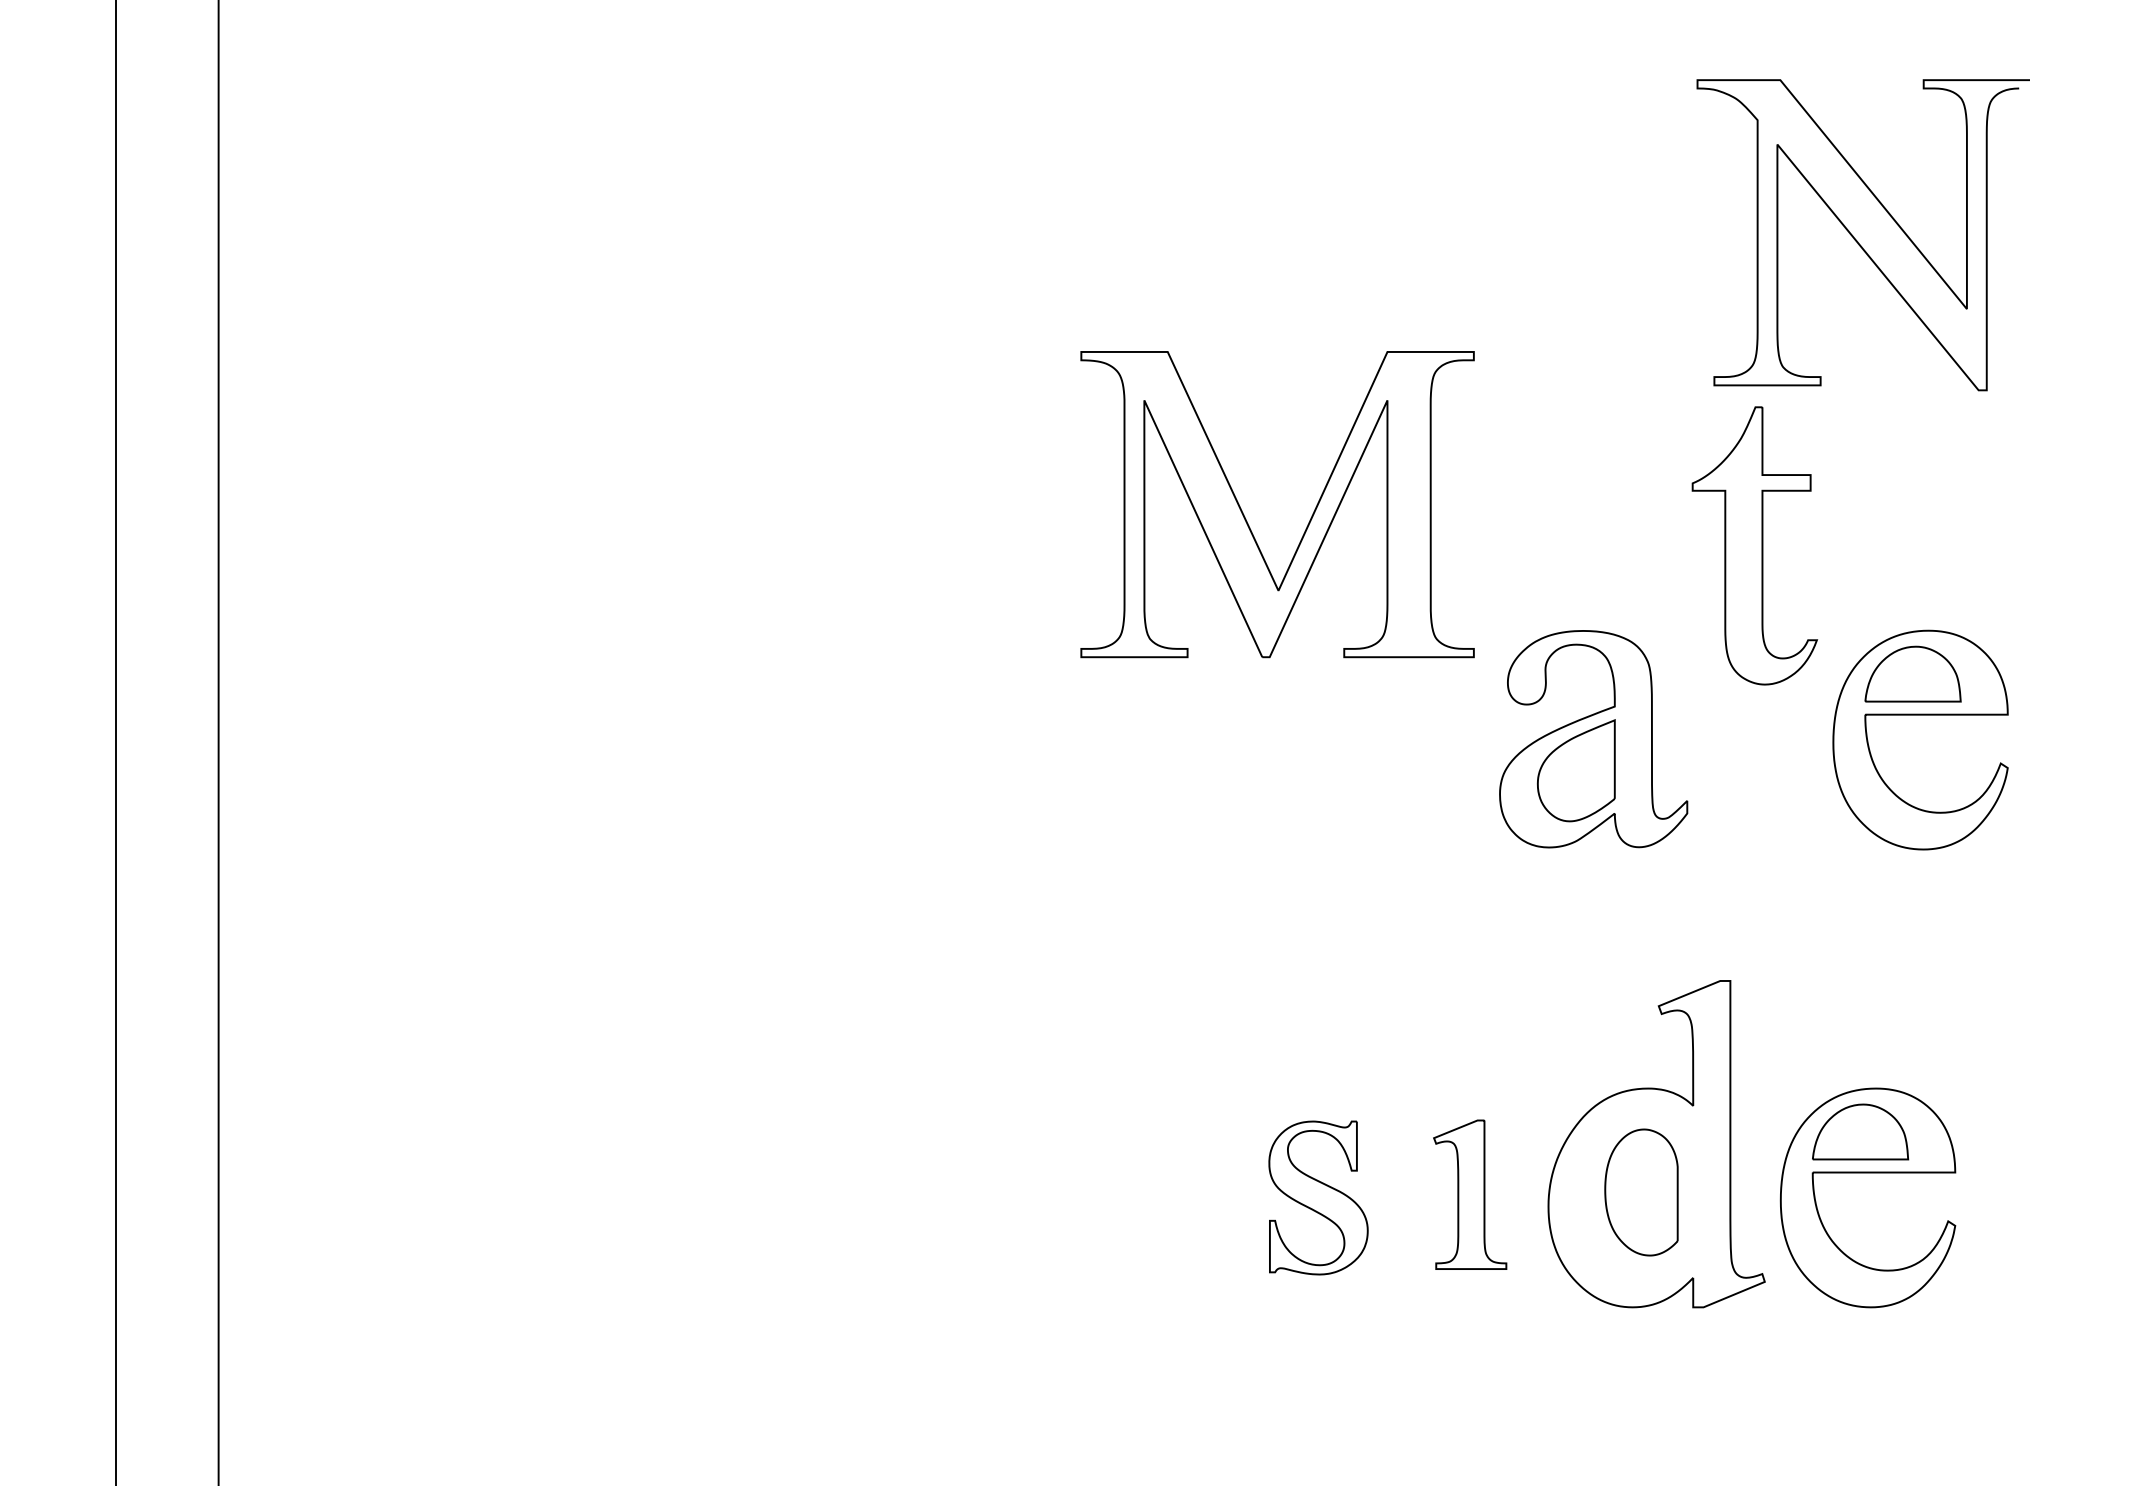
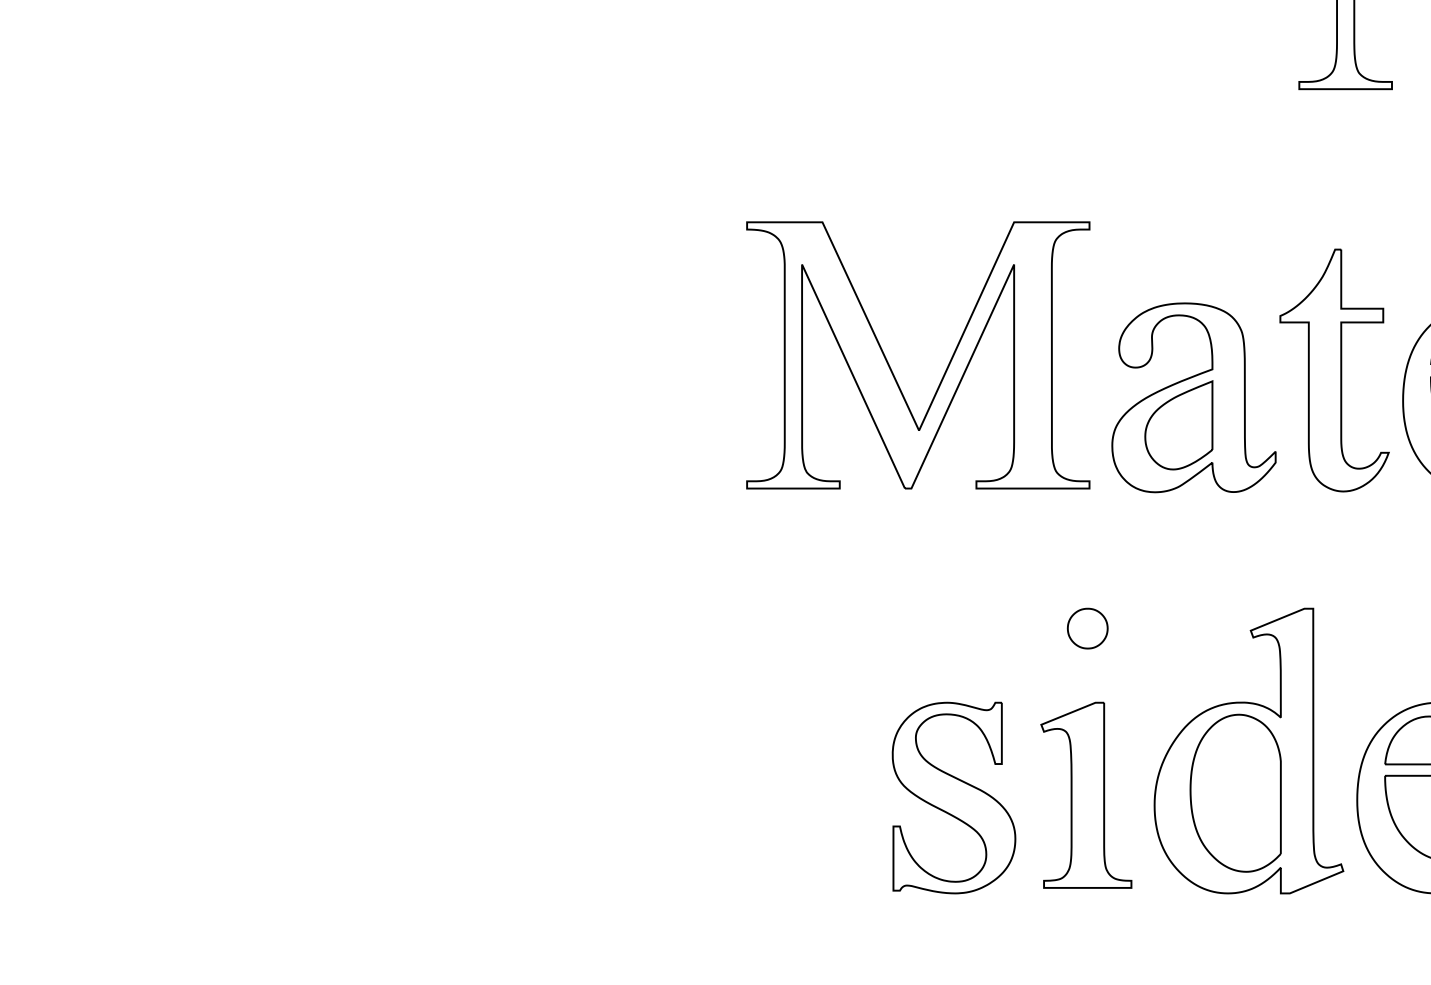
part: (1245, 516) -> (890, 365), moved
part: (1754, 545) -> (1334, 370), moved
part: (1471, 1003) -> (1087, 628), added
part: (1641, 1192) -> (1235, 793), size x1.43
part: (1469, 1194) -> (1085, 794), size x1.43
part: (1318, 1197) -> (953, 797), size x1.43

